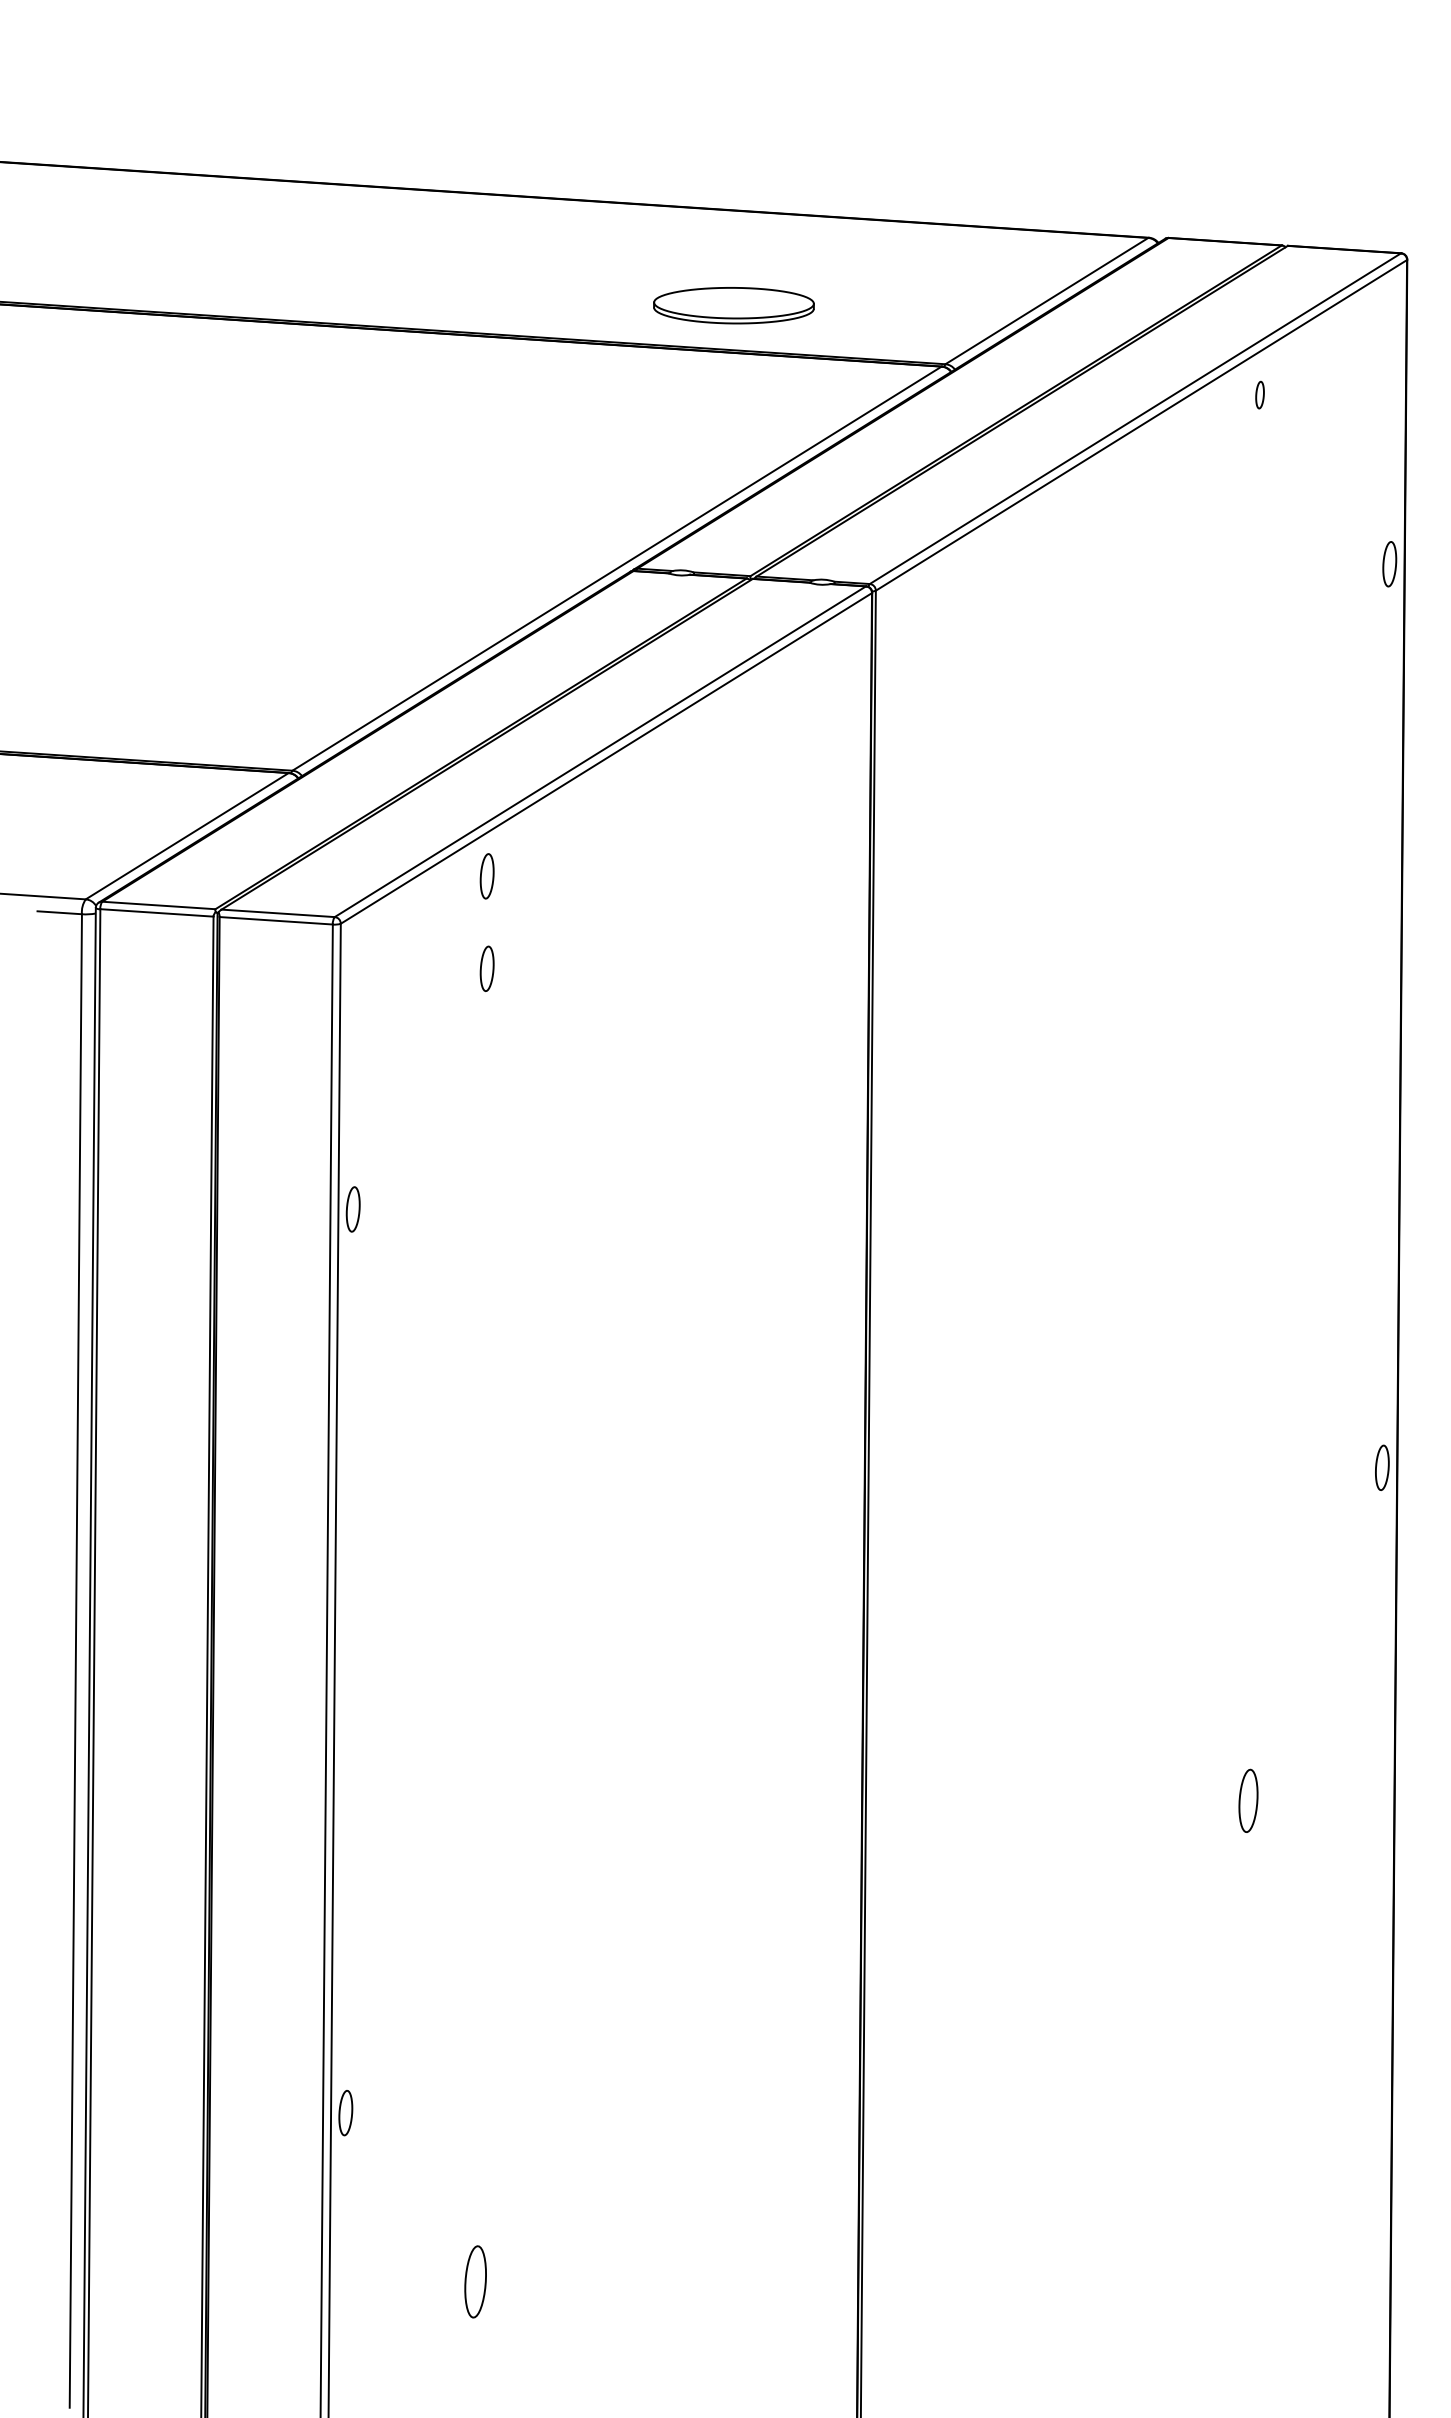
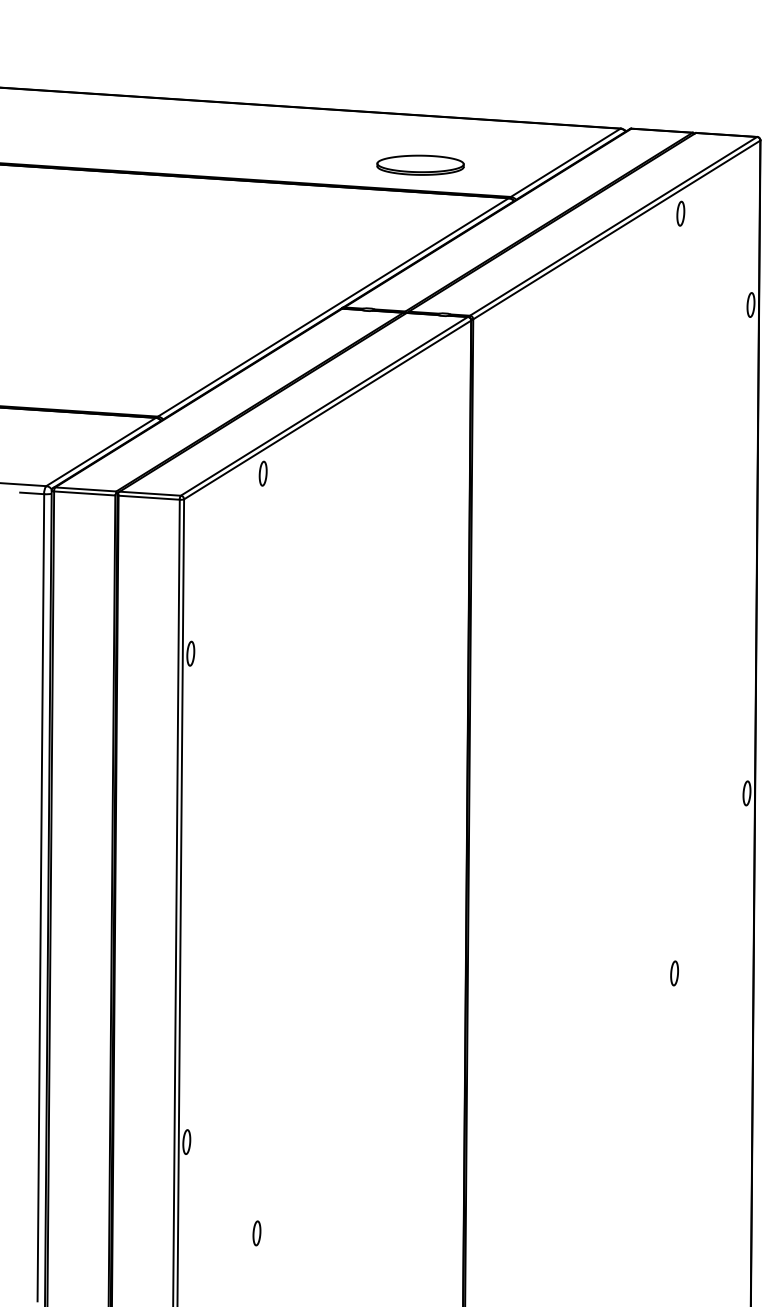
part: (733, 304) -> (420, 164), moved
part: (1259, 394) -> (680, 213), size x1.67
part: (485, 968) -> (262, 523), removed
part: (1248, 1801) -> (674, 973), size x0.71
part: (474, 2282) -> (256, 1233), size x0.62

